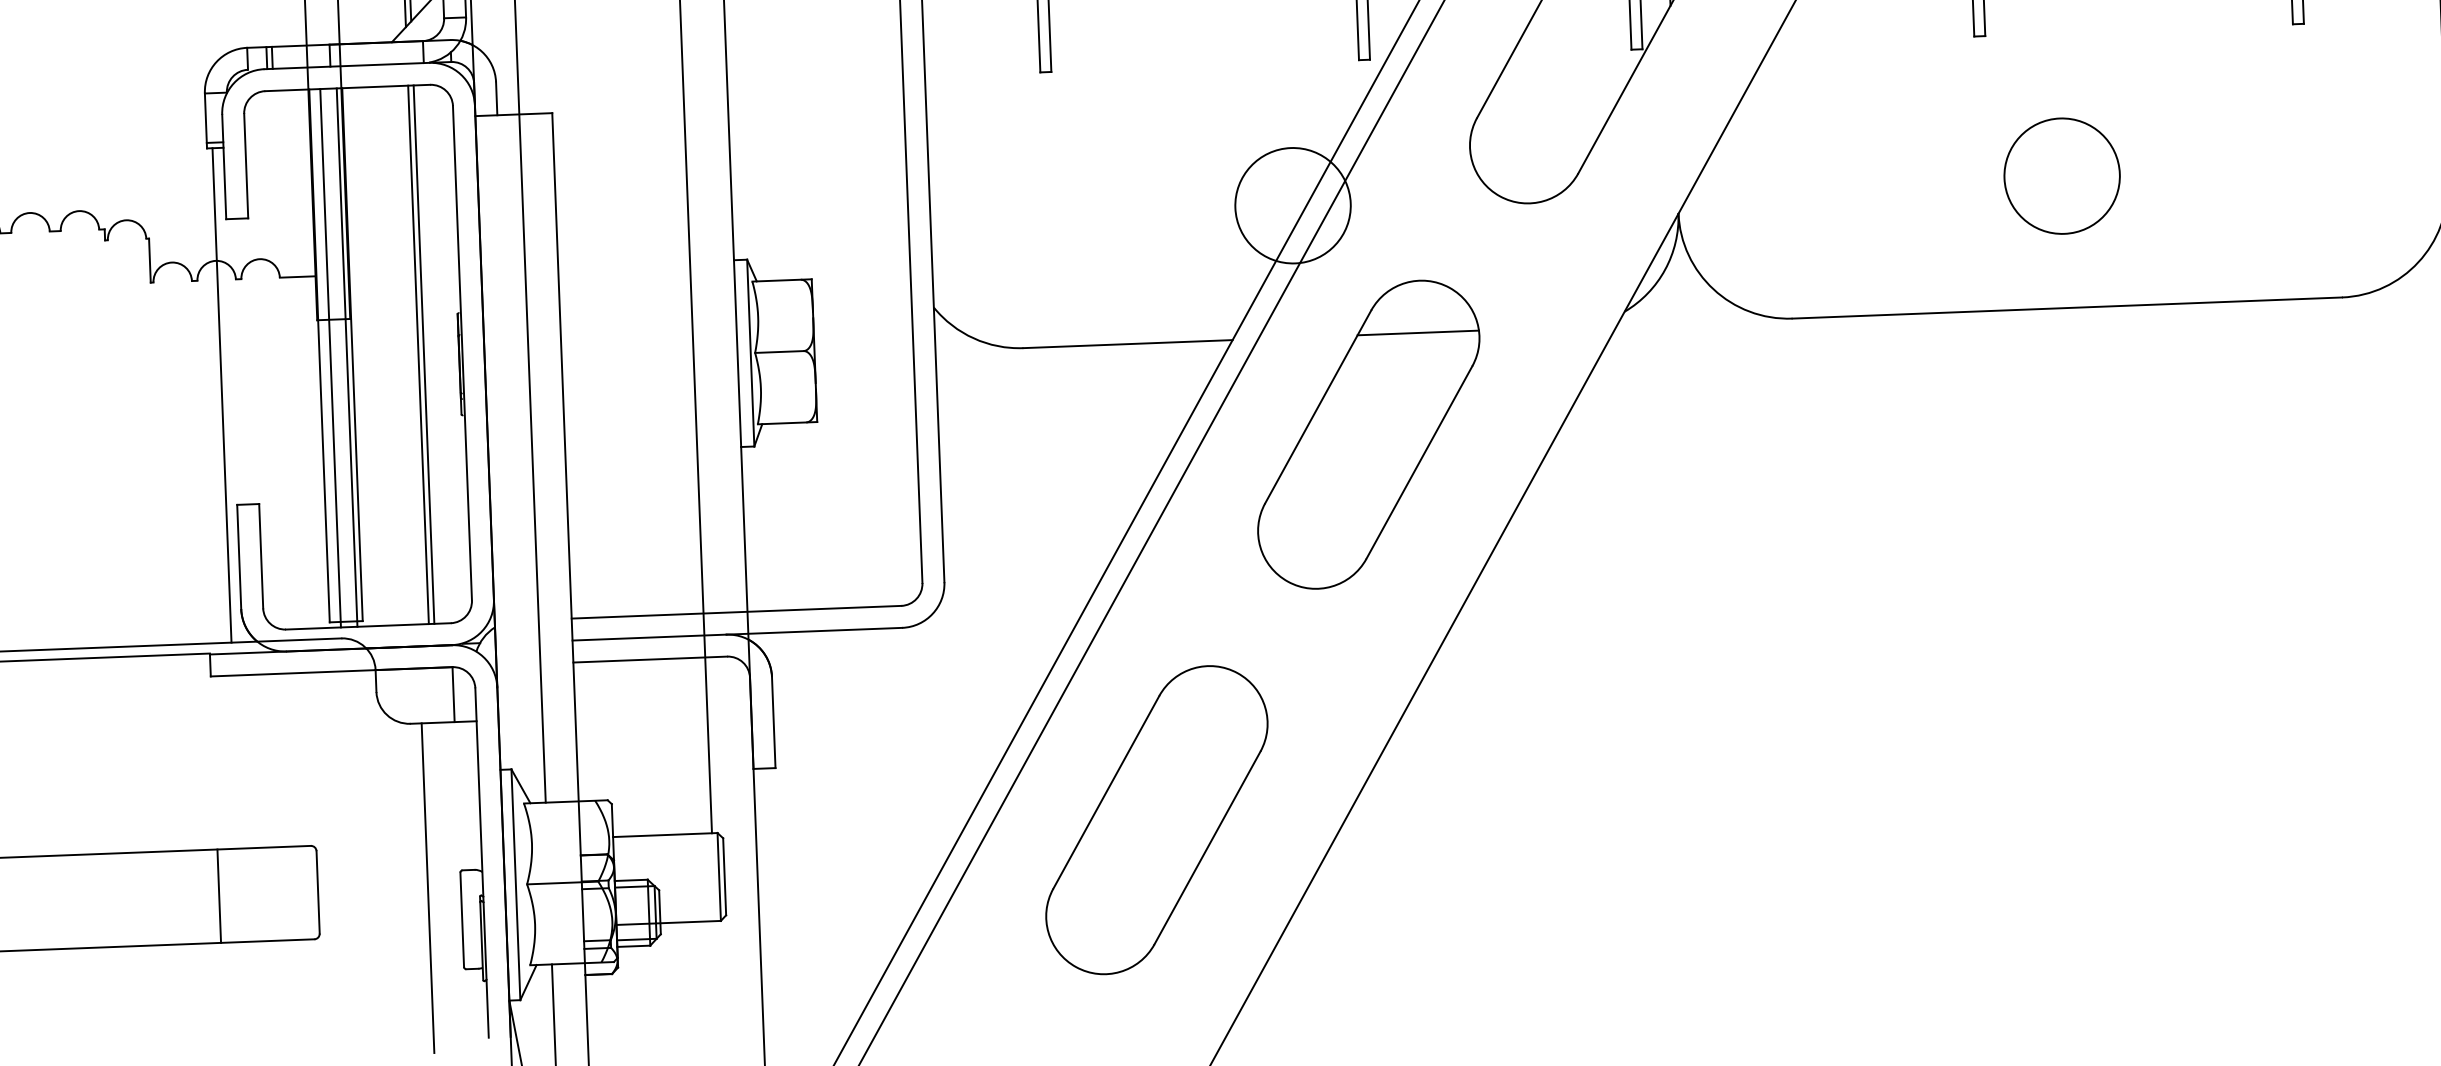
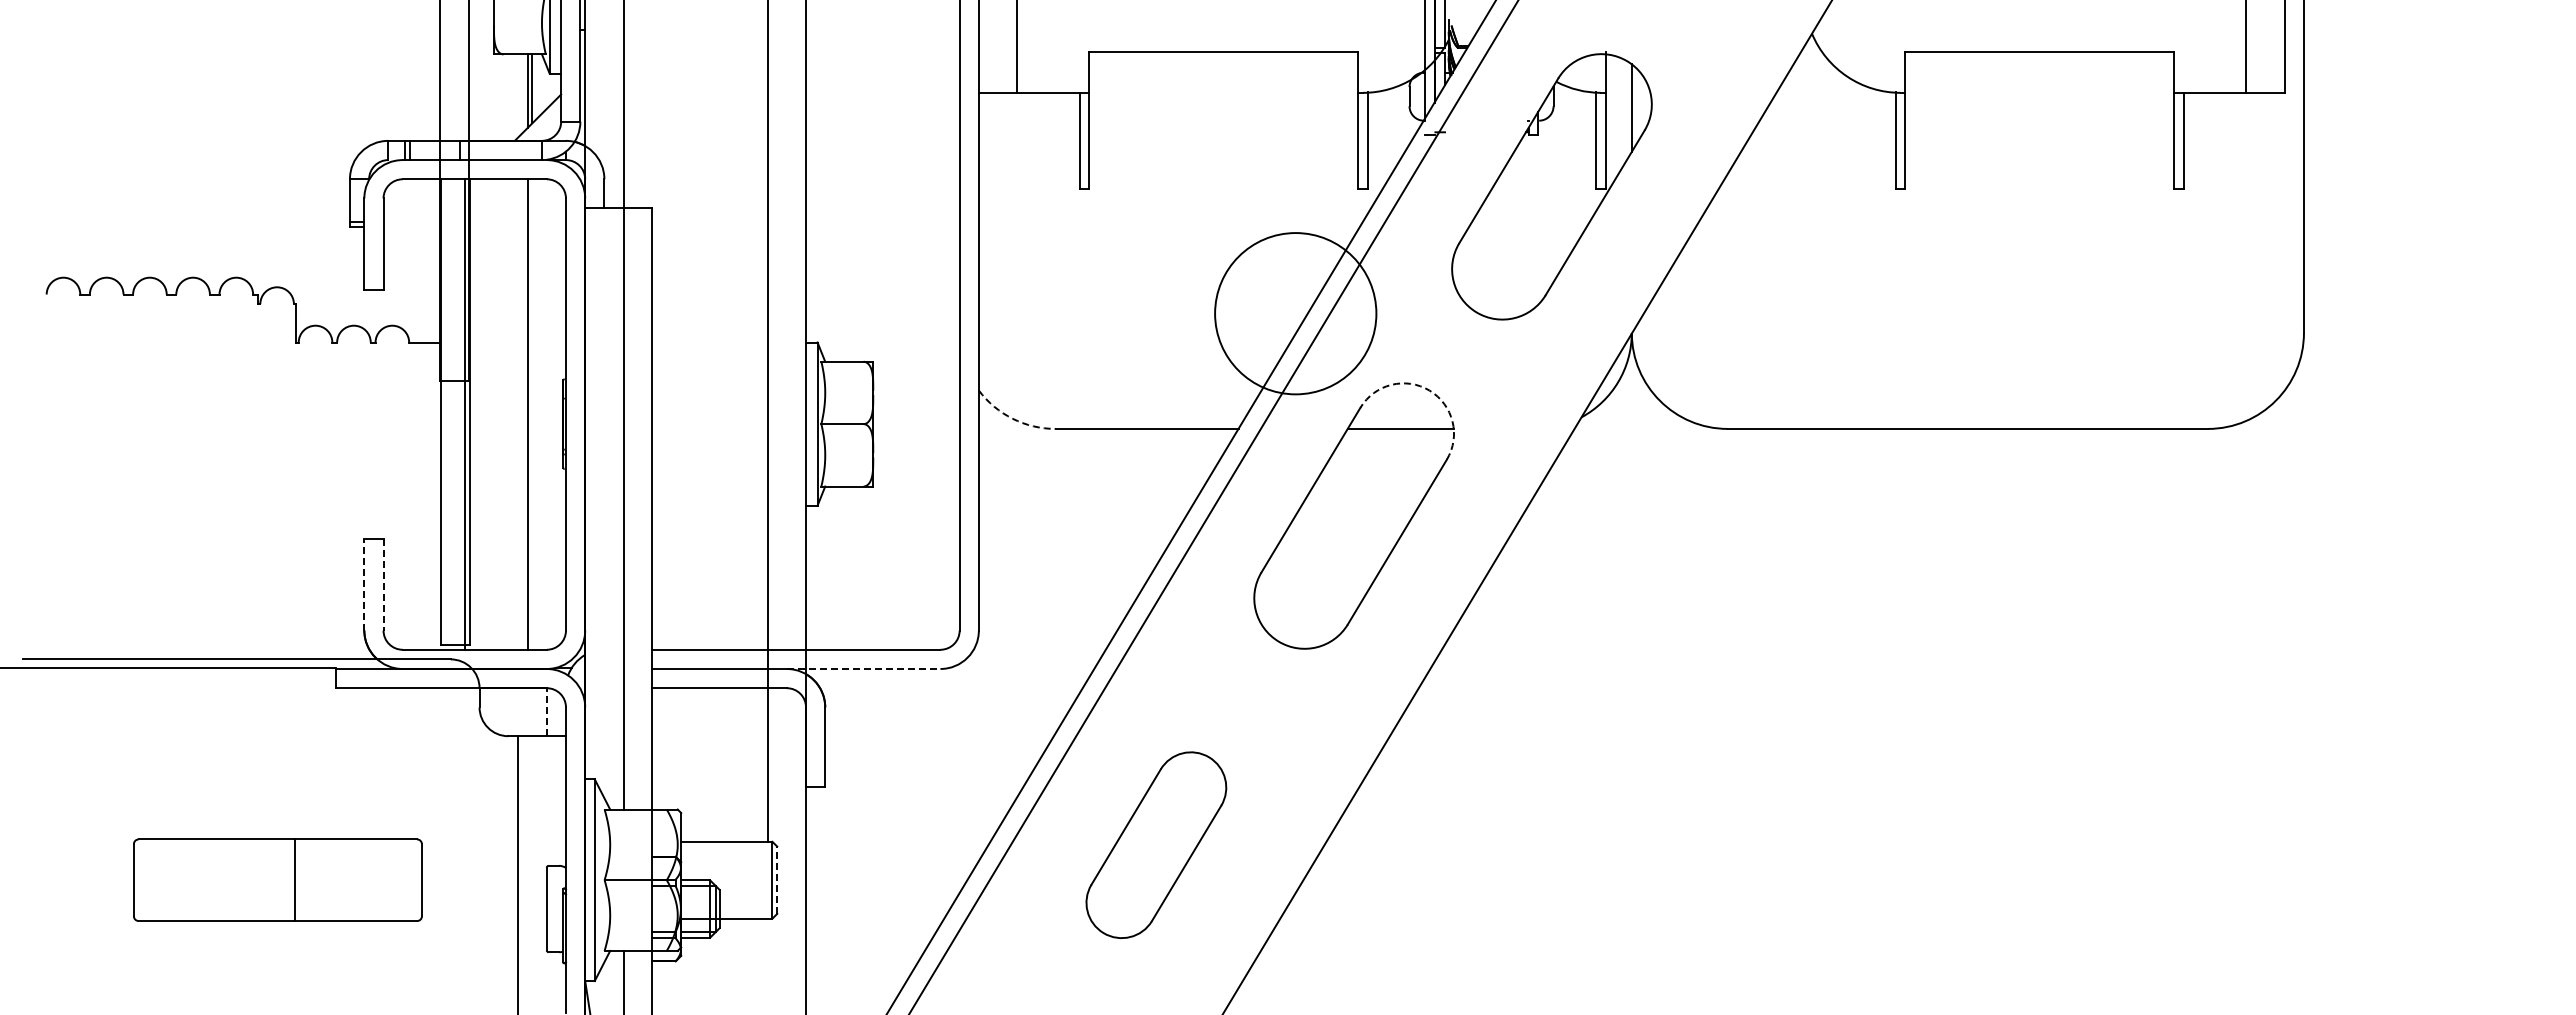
circle: (2061, 175) -> (1967, 313), removed
circle: (1292, 205) -> (1295, 313), size x1.6
arc: (1449, 287) -> (1429, 390), solid -> dashed
arc: (973, 338) -> (1012, 418), solid -> dashed
line: (424, 354) -> (532, 414), removed
line: (330, 358) -> (450, 414), removed
line: (221, 395) -> (354, 443), removed
line: (261, 555) -> (383, 584), solid -> dashed
line: (239, 556) -> (364, 584), solid -> dashed
line: (814, 630) -> (863, 668), solid -> dashed
line: (453, 693) -> (546, 711), solid -> dashed
part: (1157, 819) -> (1156, 844), size x0.7
line: (724, 877) -> (777, 880), solid -> dashed
line: (219, 896) -> (294, 880), moved

